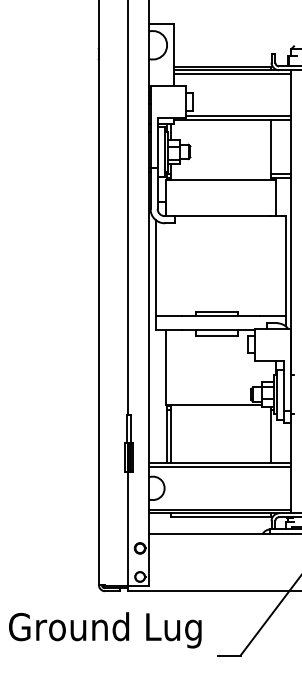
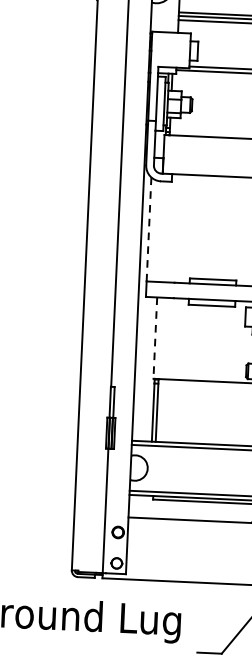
line: (155, 268) -> (148, 229), solid -> dashed
line: (166, 367) -> (155, 337), solid -> dashed

